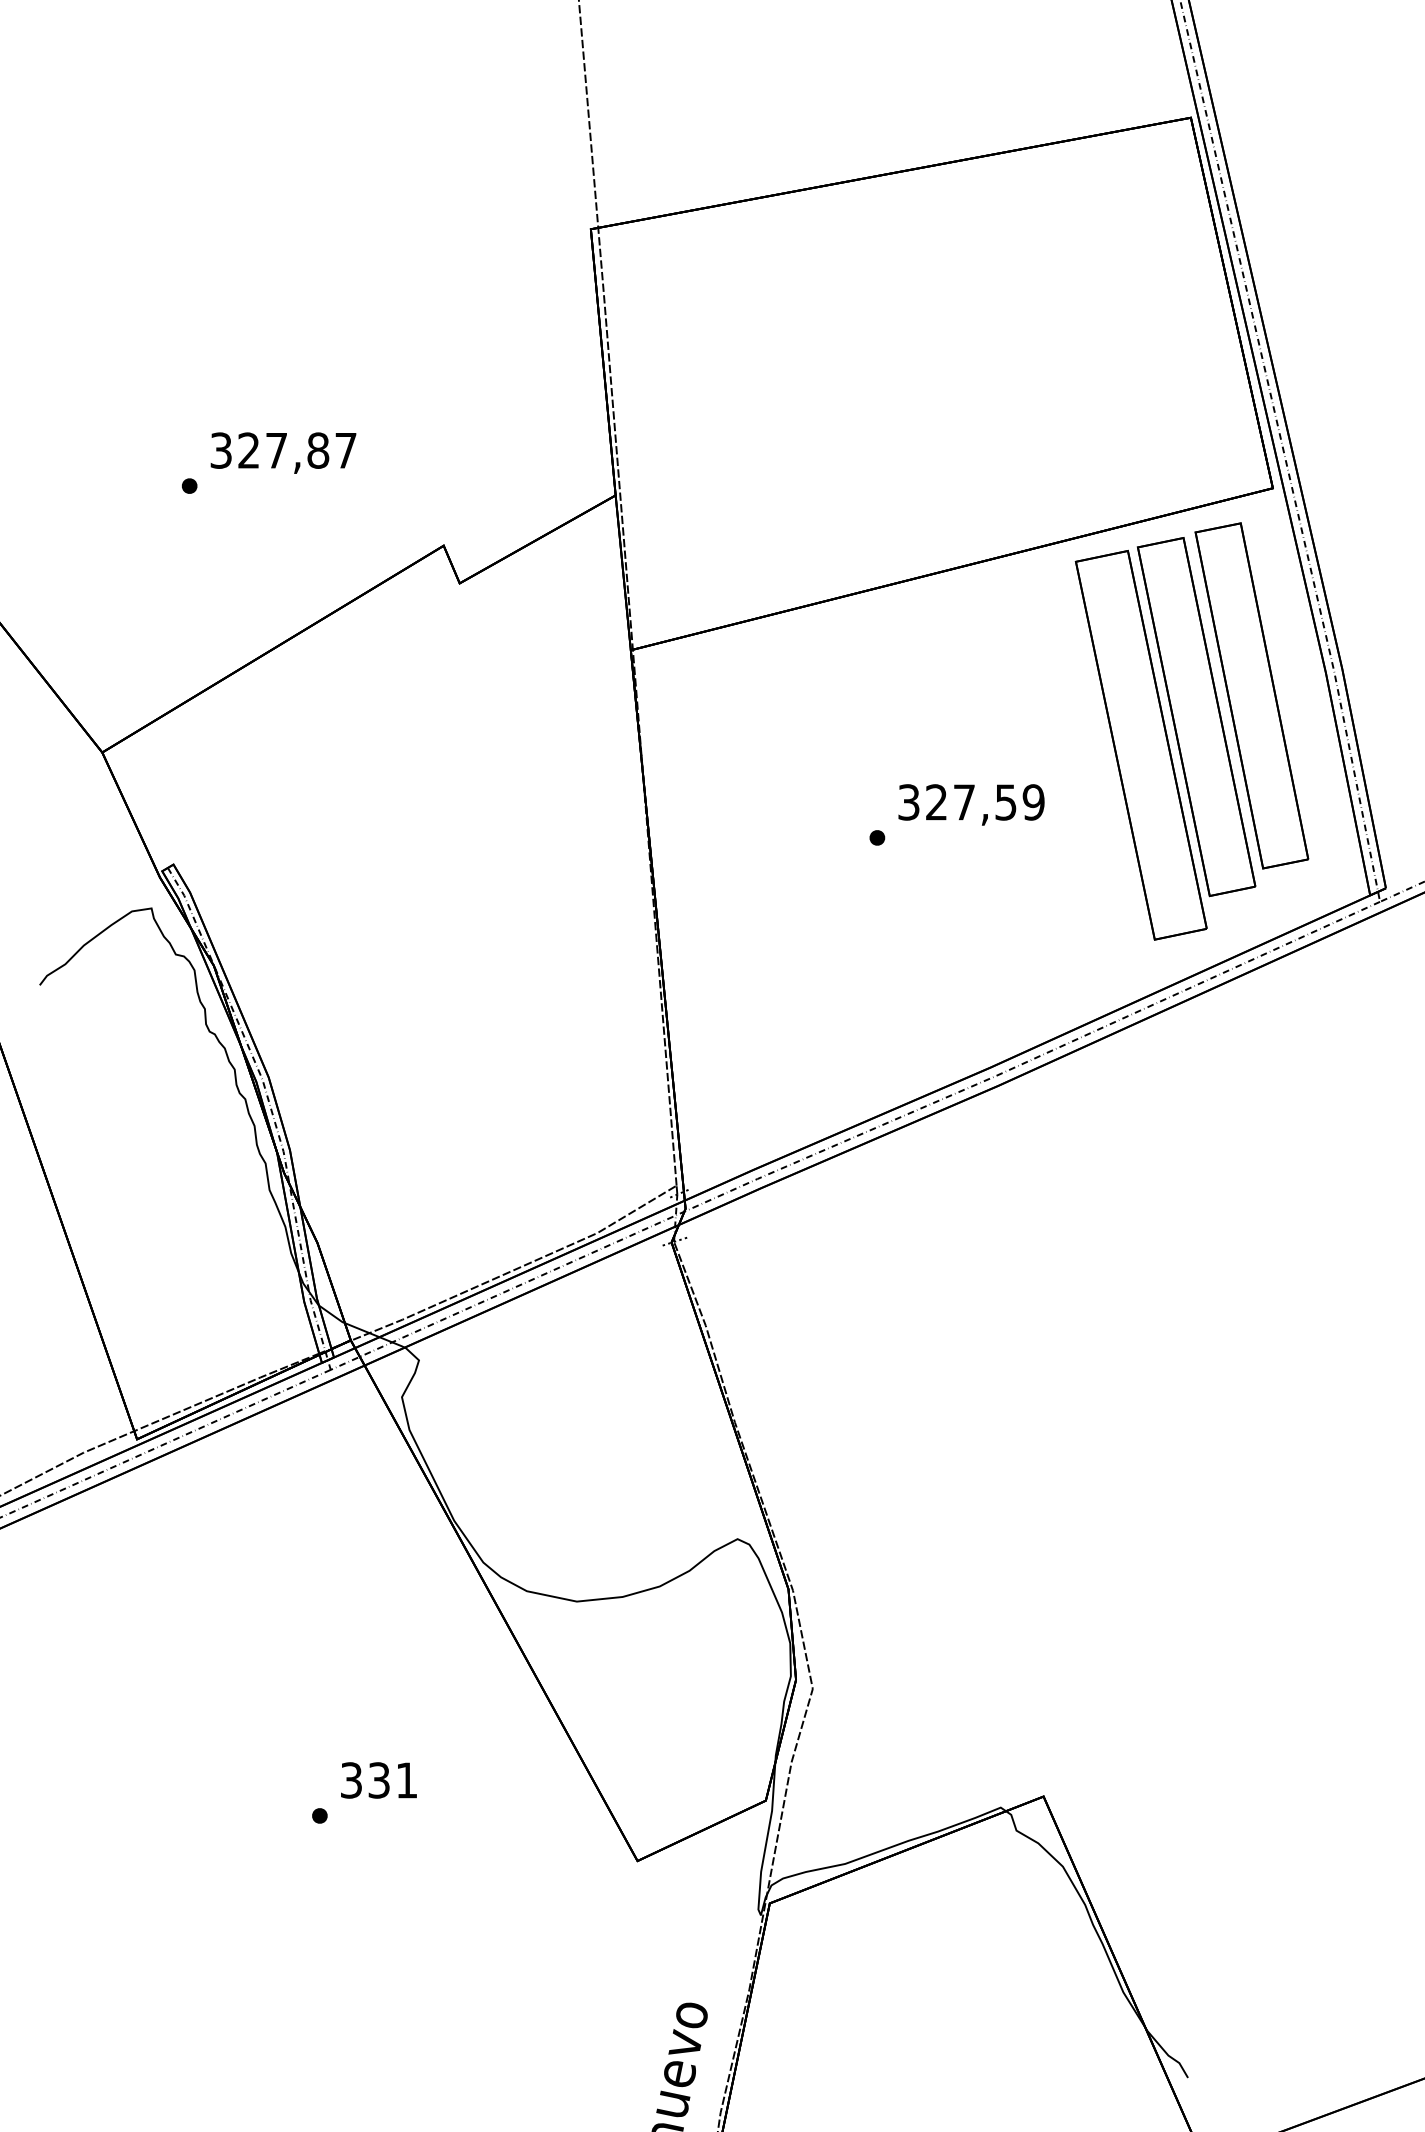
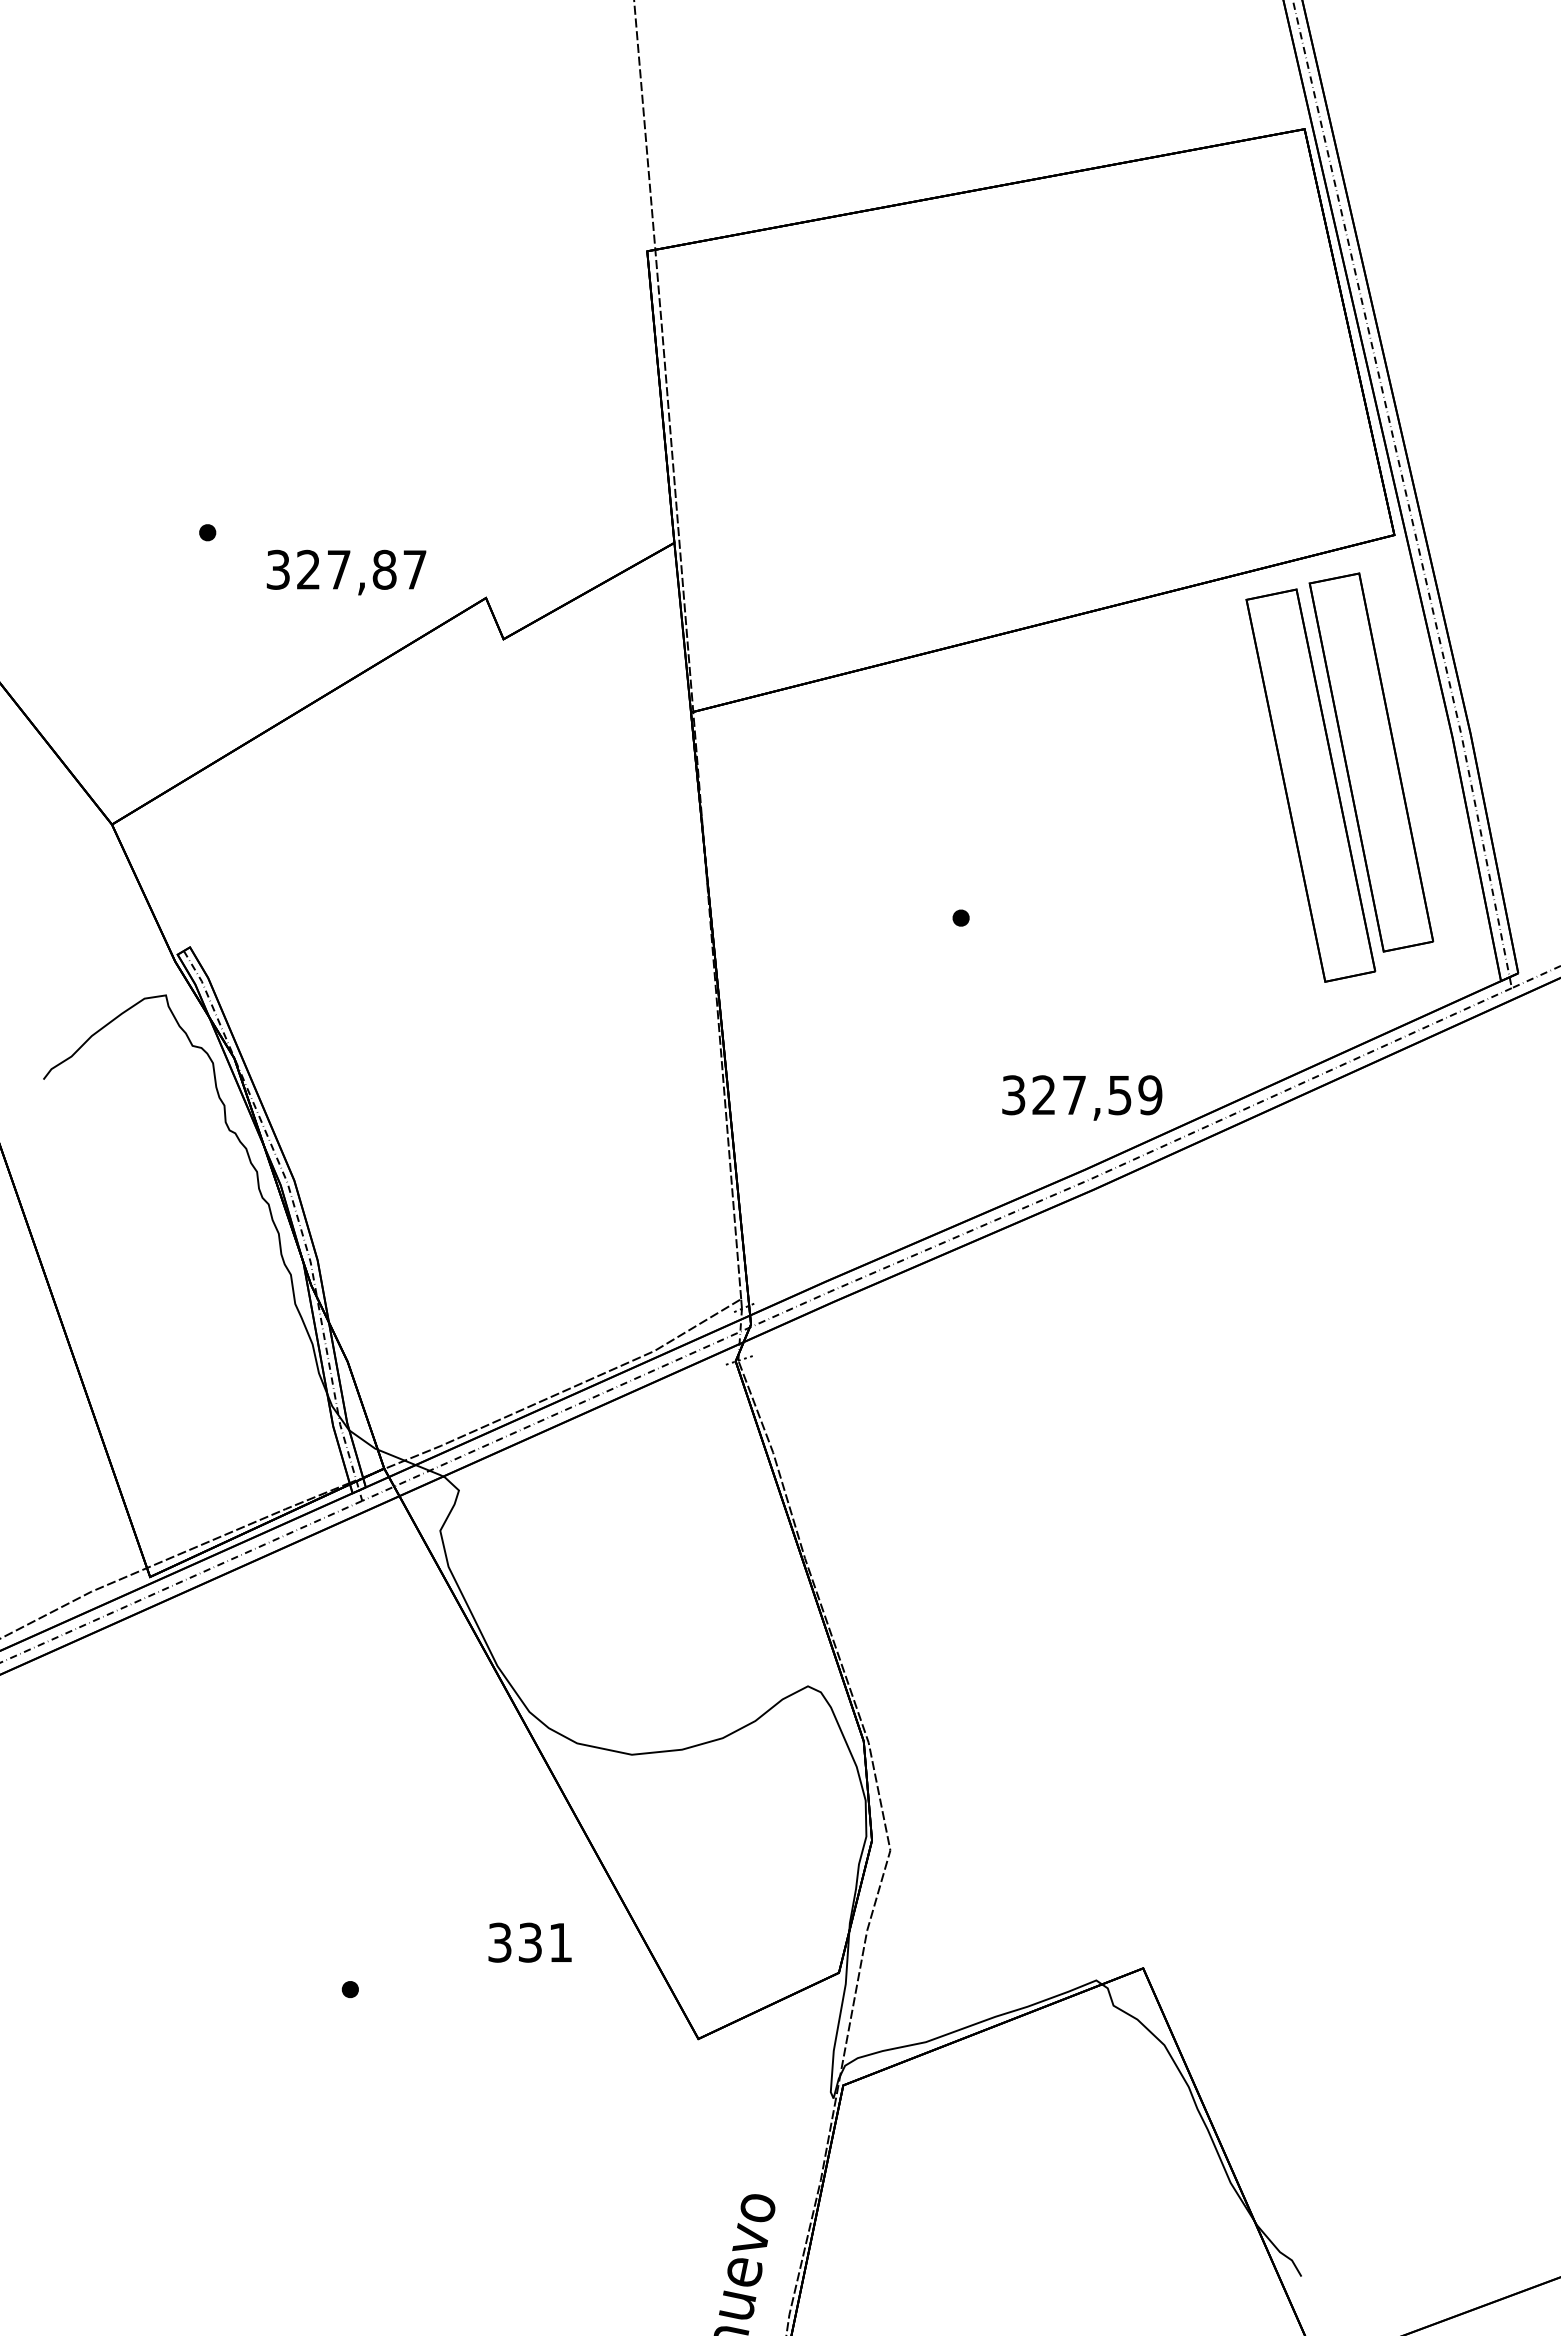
text: (283, 453) -> (346, 572), moved
part: (1140, 745) -> (1249, 816), removed
text: (971, 804) -> (1082, 1097), moved
text: (378, 1780) -> (529, 1942), moved

